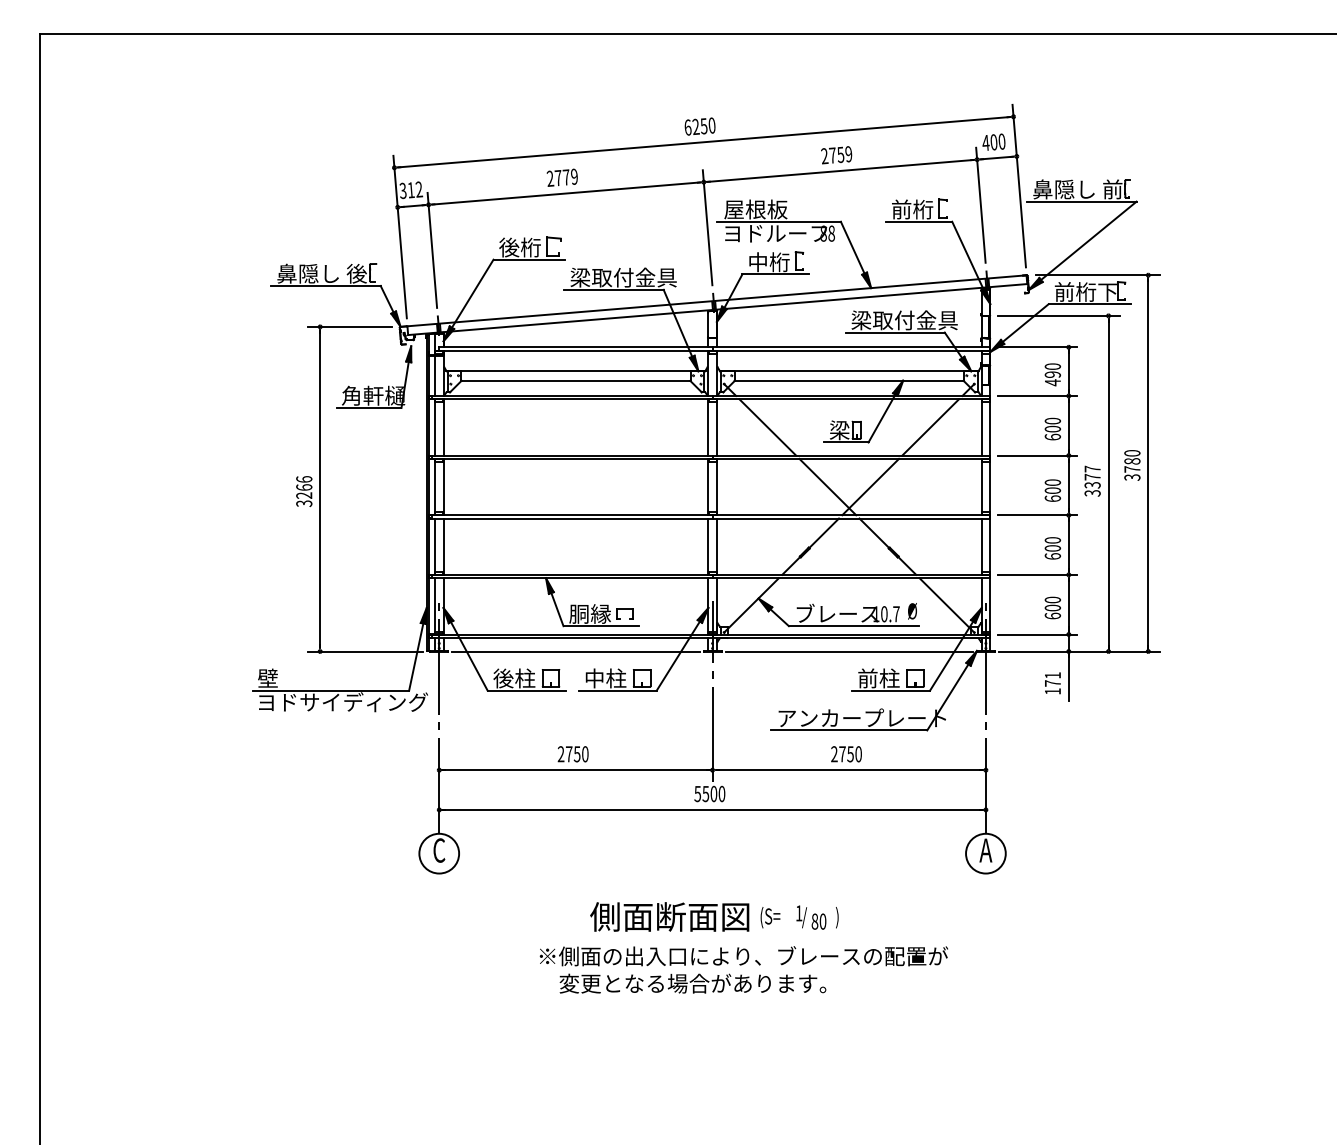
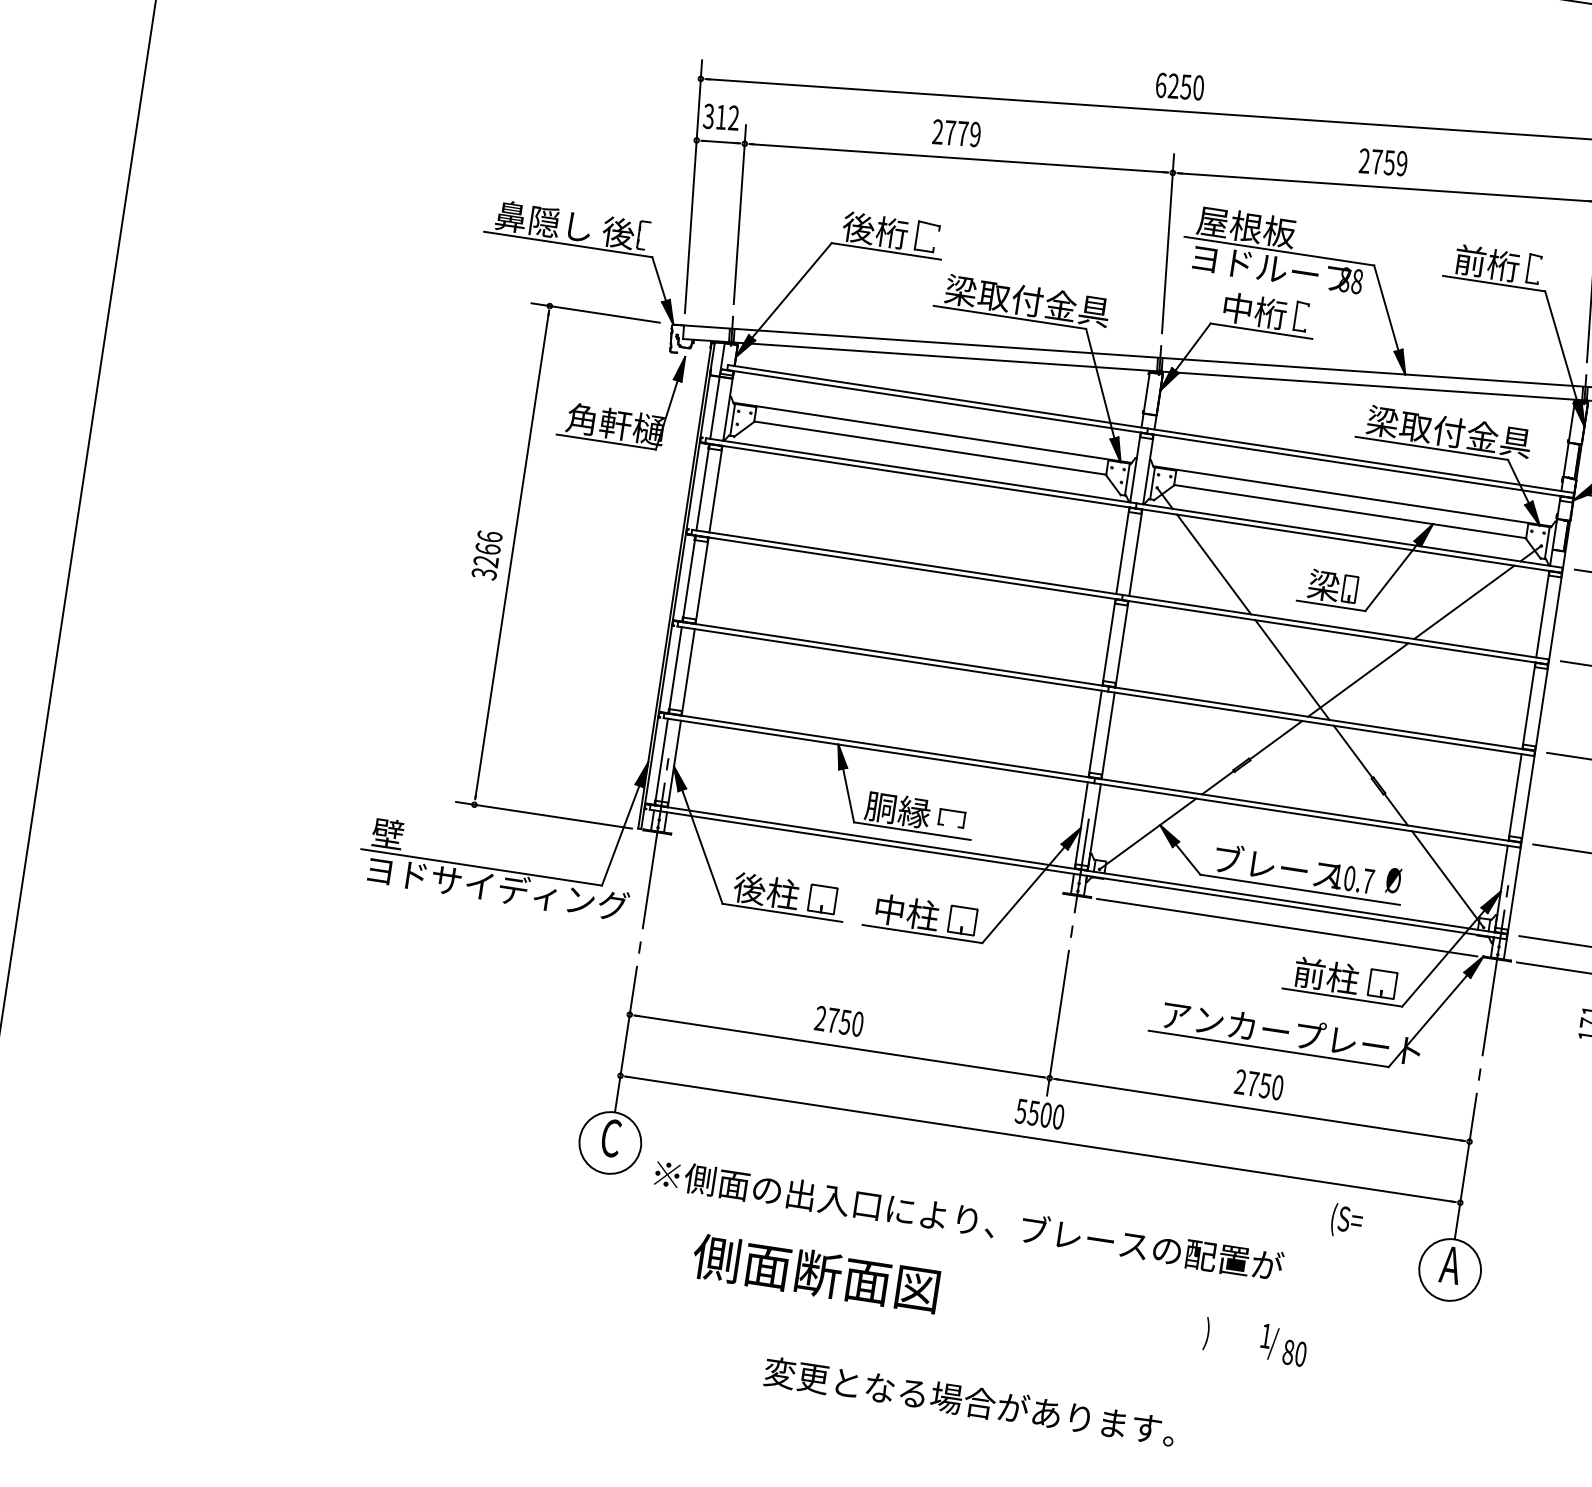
line: (575, 651) -> (866, 864), removed
text: (669, 916) -> (815, 1272), moved
text: (770, 917) -> (1346, 1221), moved
text: (811, 917) -> (1284, 1345), moved
text: (743, 956) -> (968, 1220), moved

